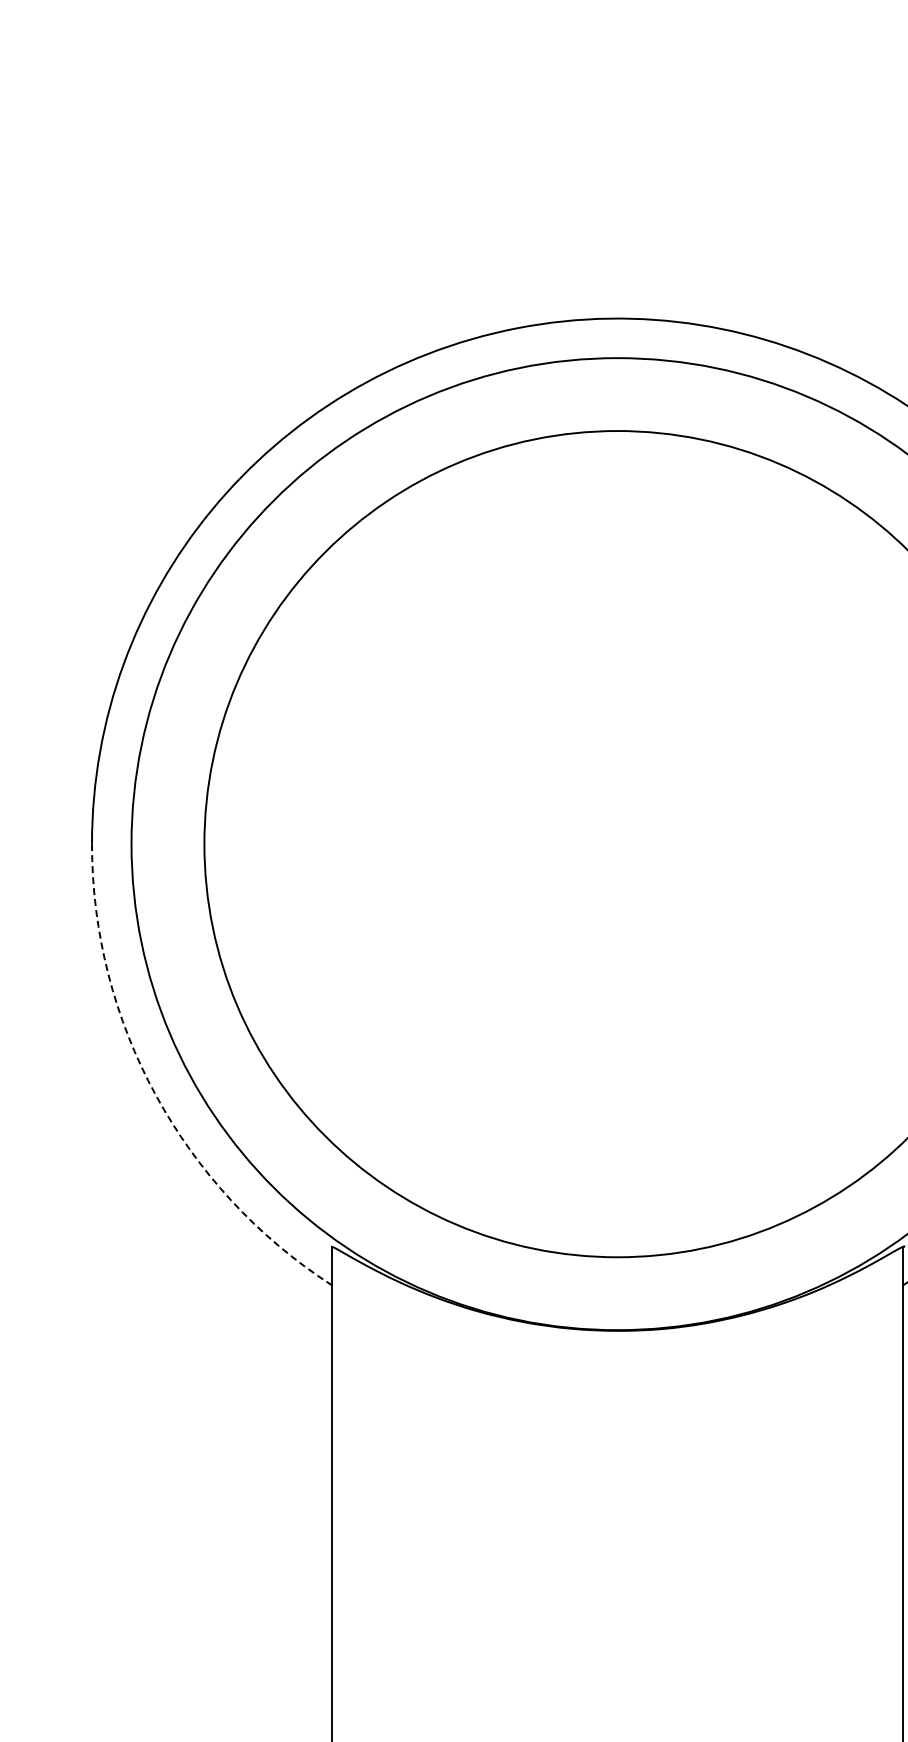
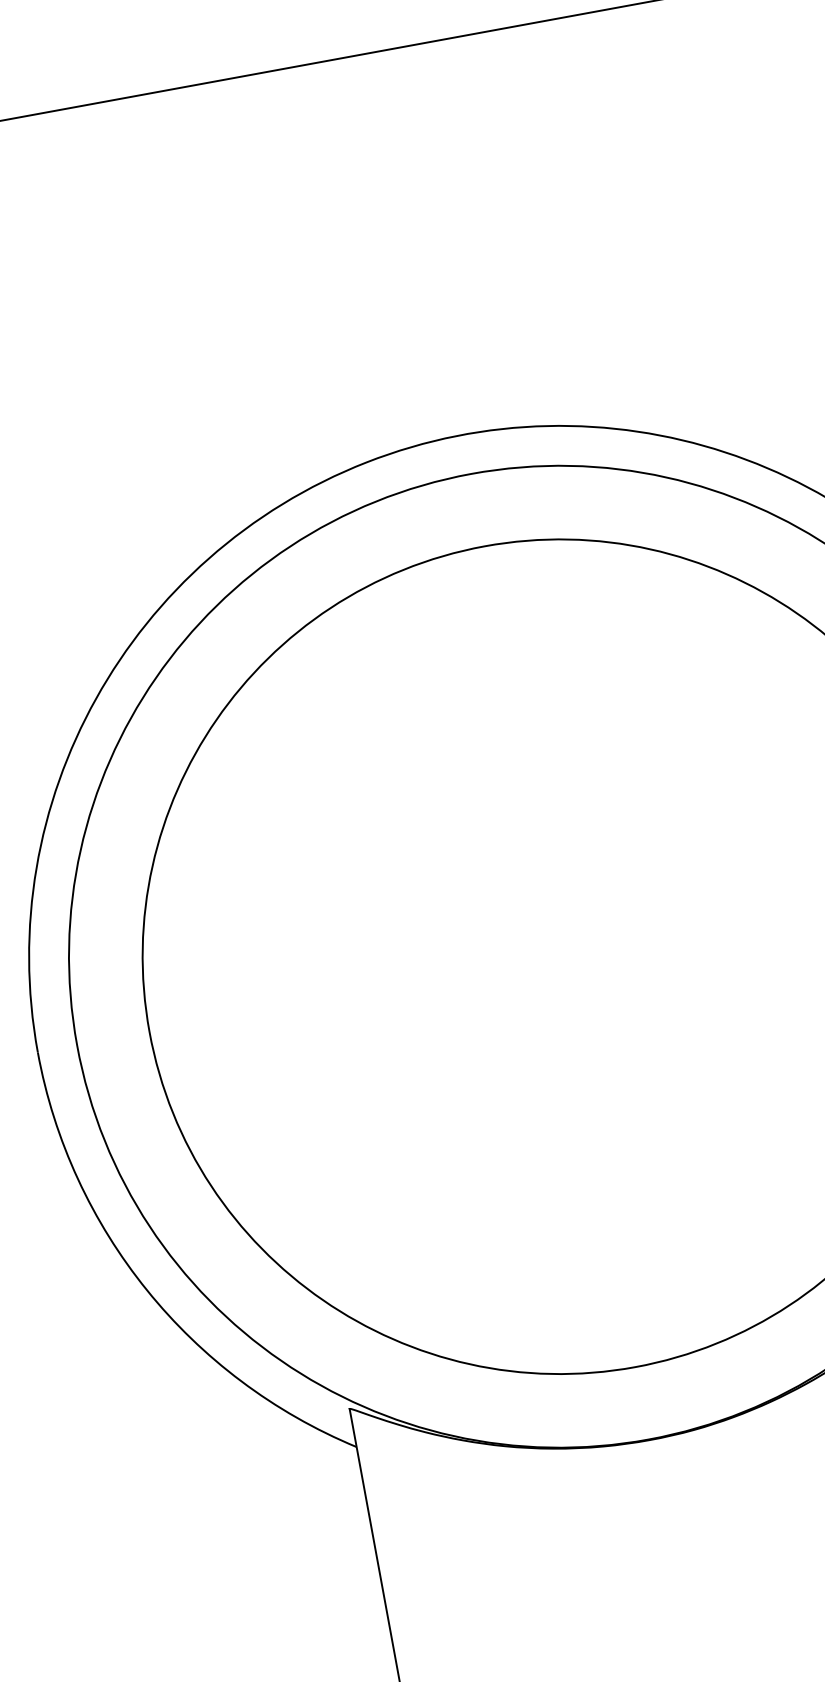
arc: (155, 1095) -> (146, 1290), dashed -> solid

